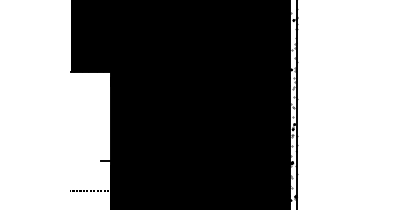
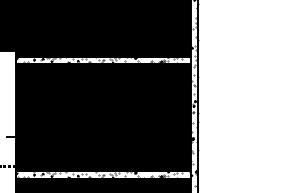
fill: (200, 81) -> (103, 59), removed
fill: (200, 199) -> (103, 174), removed

